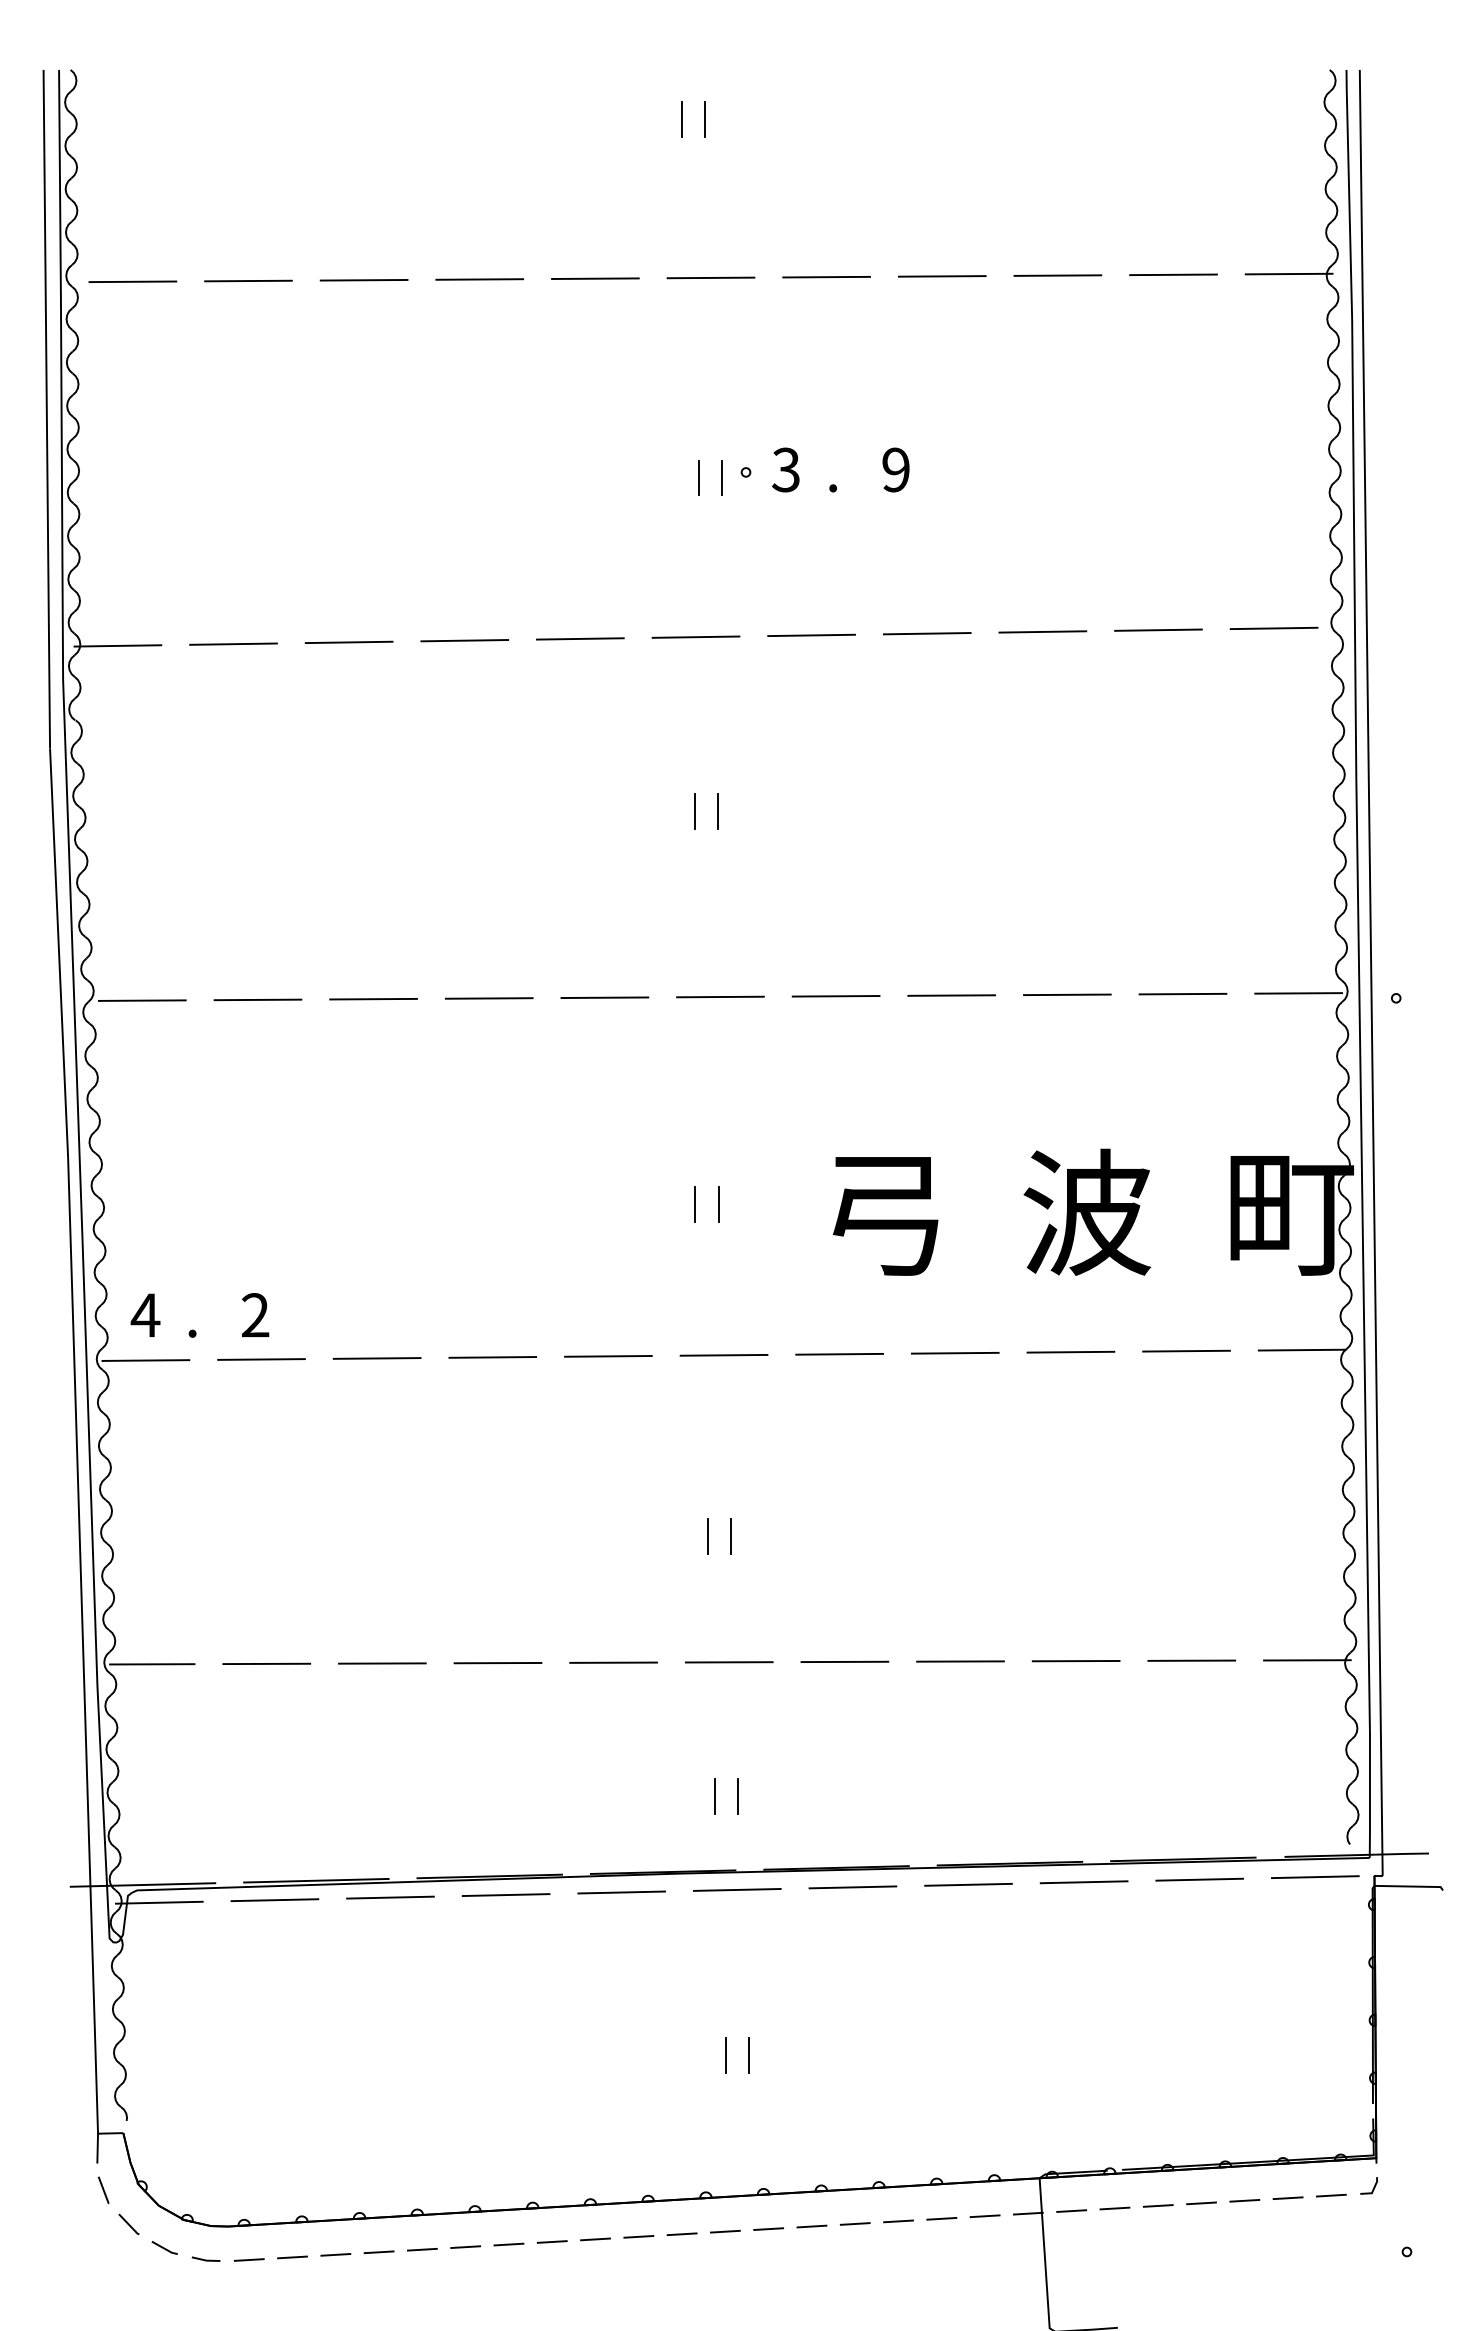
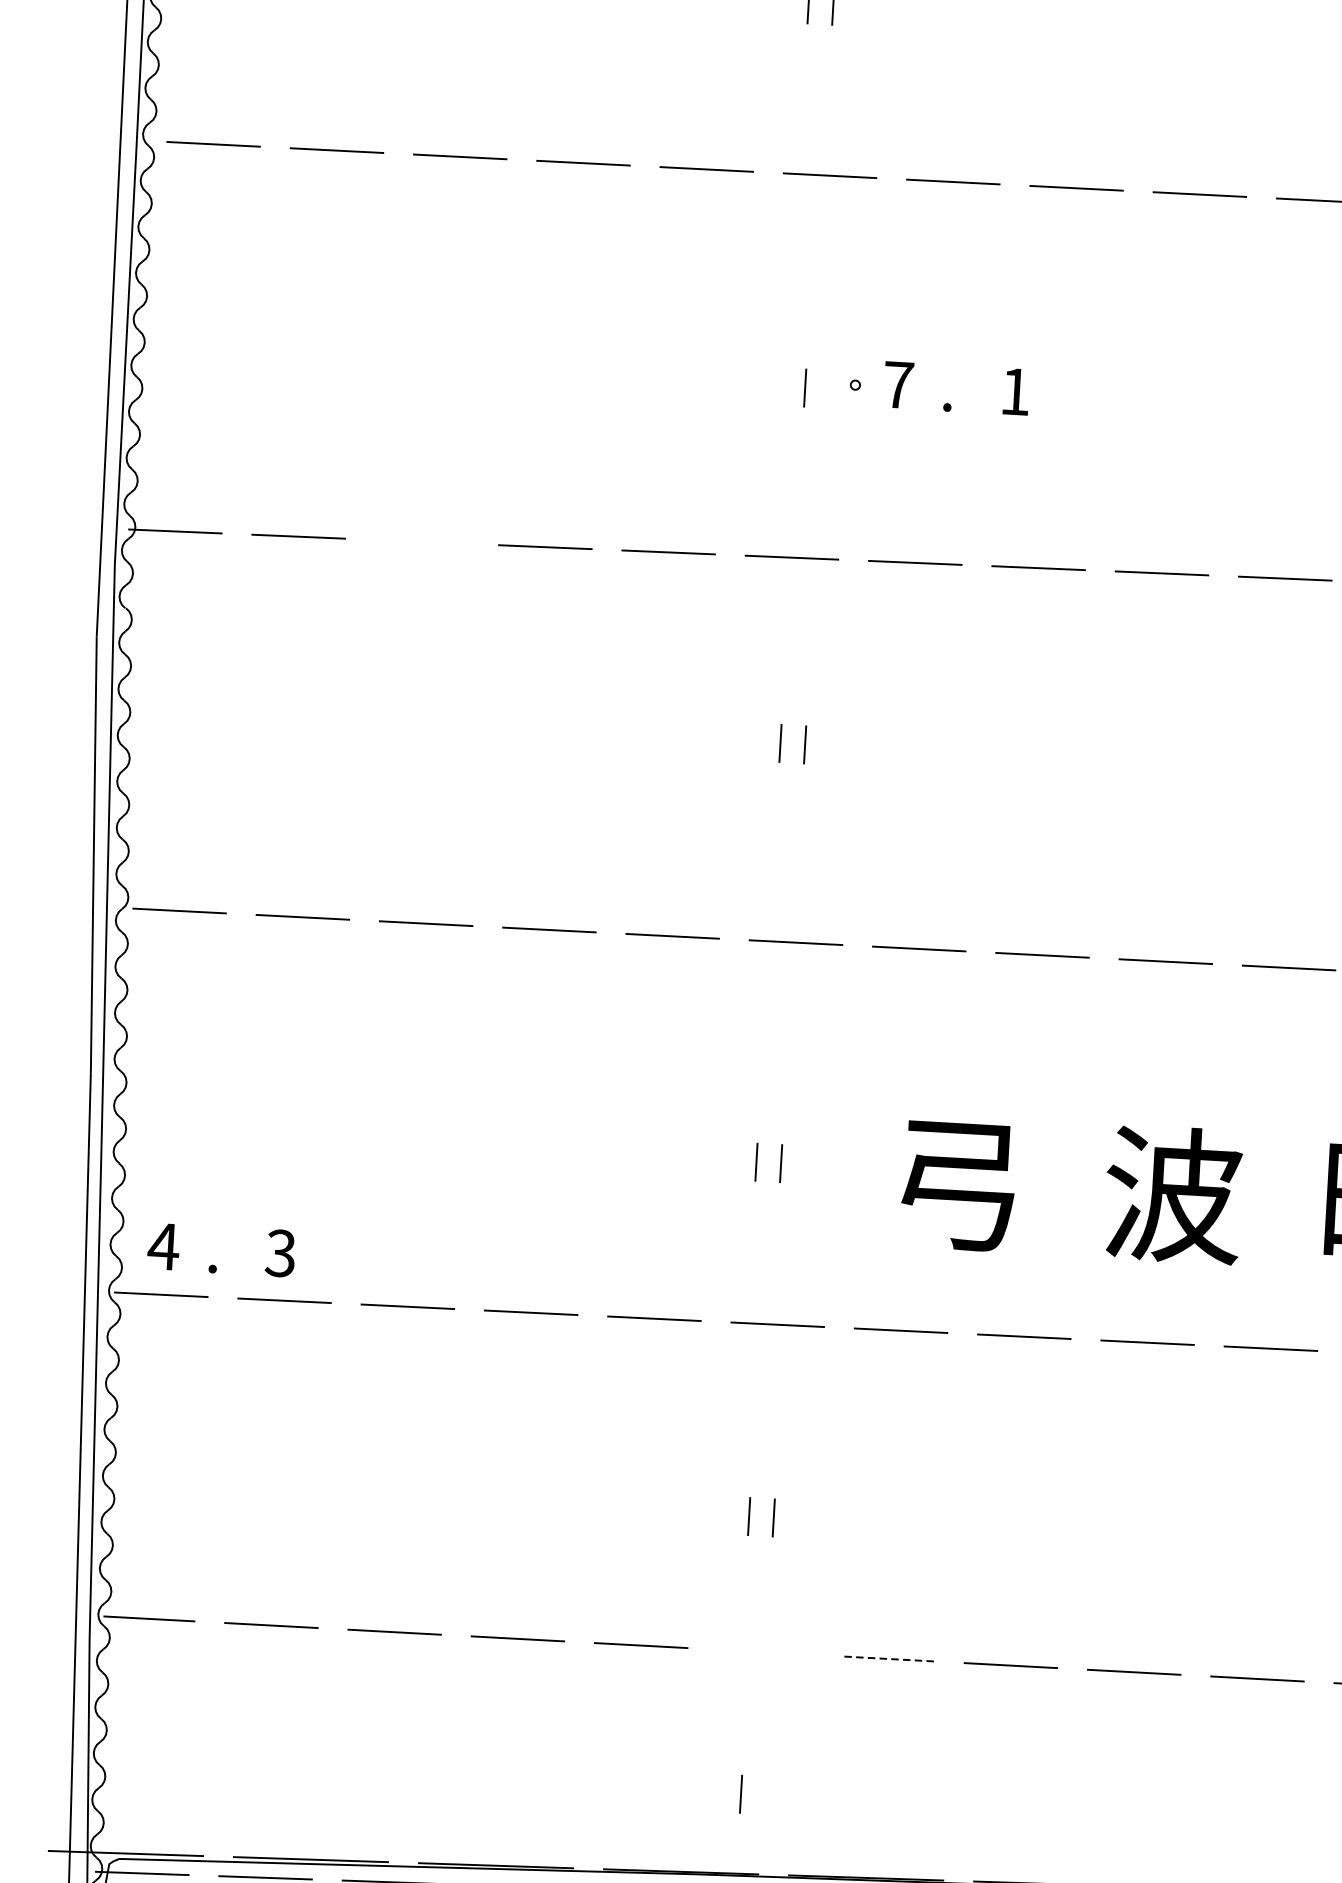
text: (786, 469) -> (898, 384), 3 -> 7
text: (895, 469) -> (1014, 391), 9 -> 1
line: (722, 477) -> (830, 389), removed
line: (348, 642) -> (421, 541), removed
text: (255, 1315) -> (280, 1253), 2 -> 3
line: (844, 1661) -> (887, 1658), solid -> dashed
line: (728, 1662) -> (763, 1652), removed
line: (738, 1796) -> (766, 1795), removed

